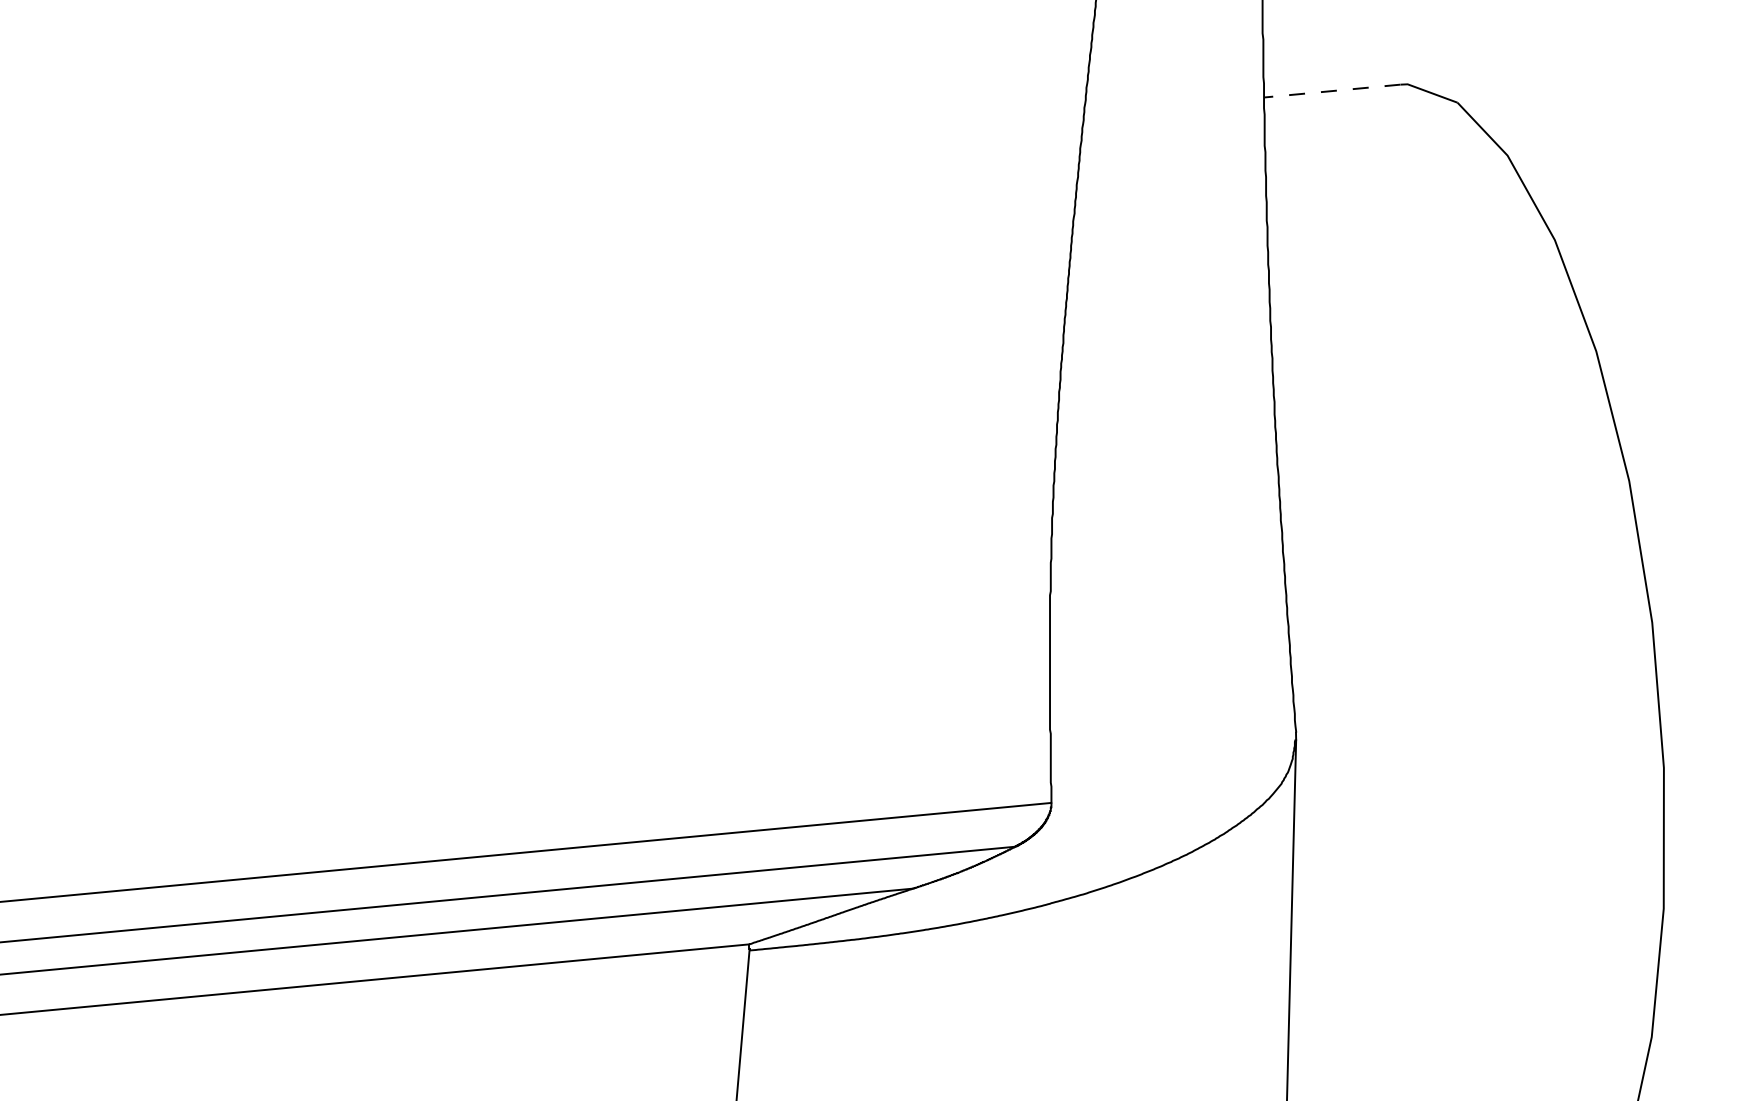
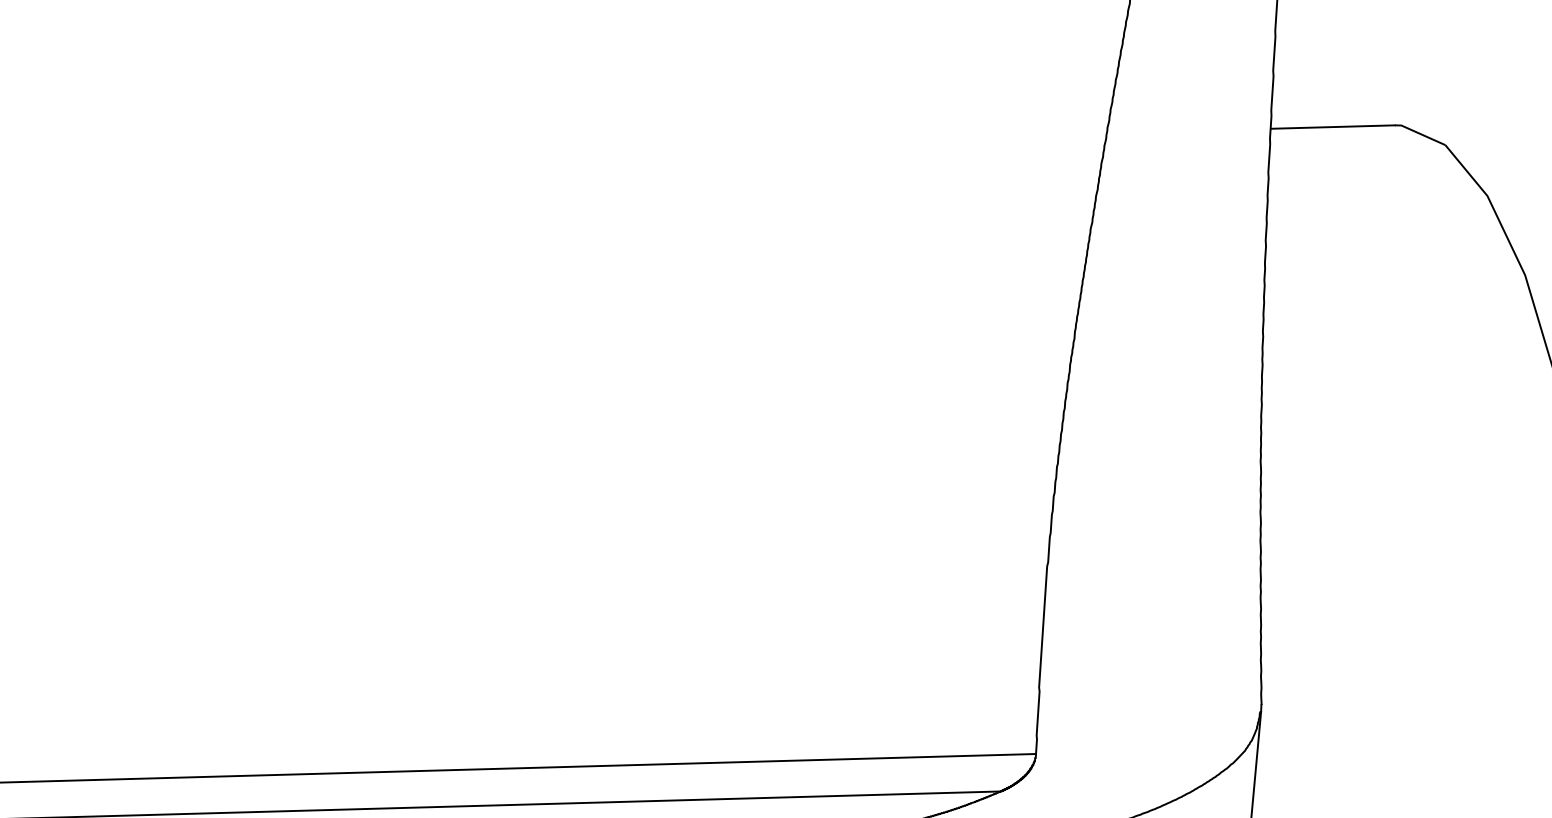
line: (1332, 91) -> (1332, 127), dashed -> solid

